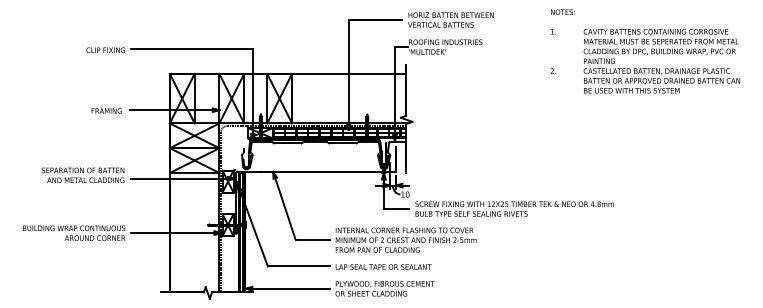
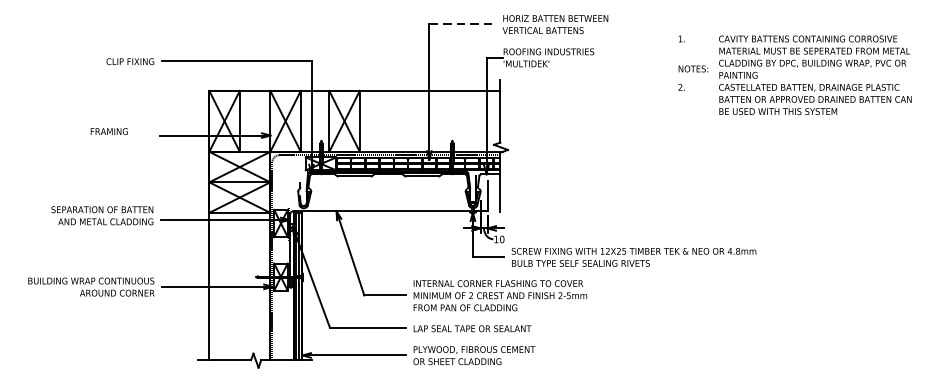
text: (562, 11) -> (692, 68), moved
line: (375, 19) -> (462, 23), solid -> dashed
text: (106, 110) -> (109, 130), moved

